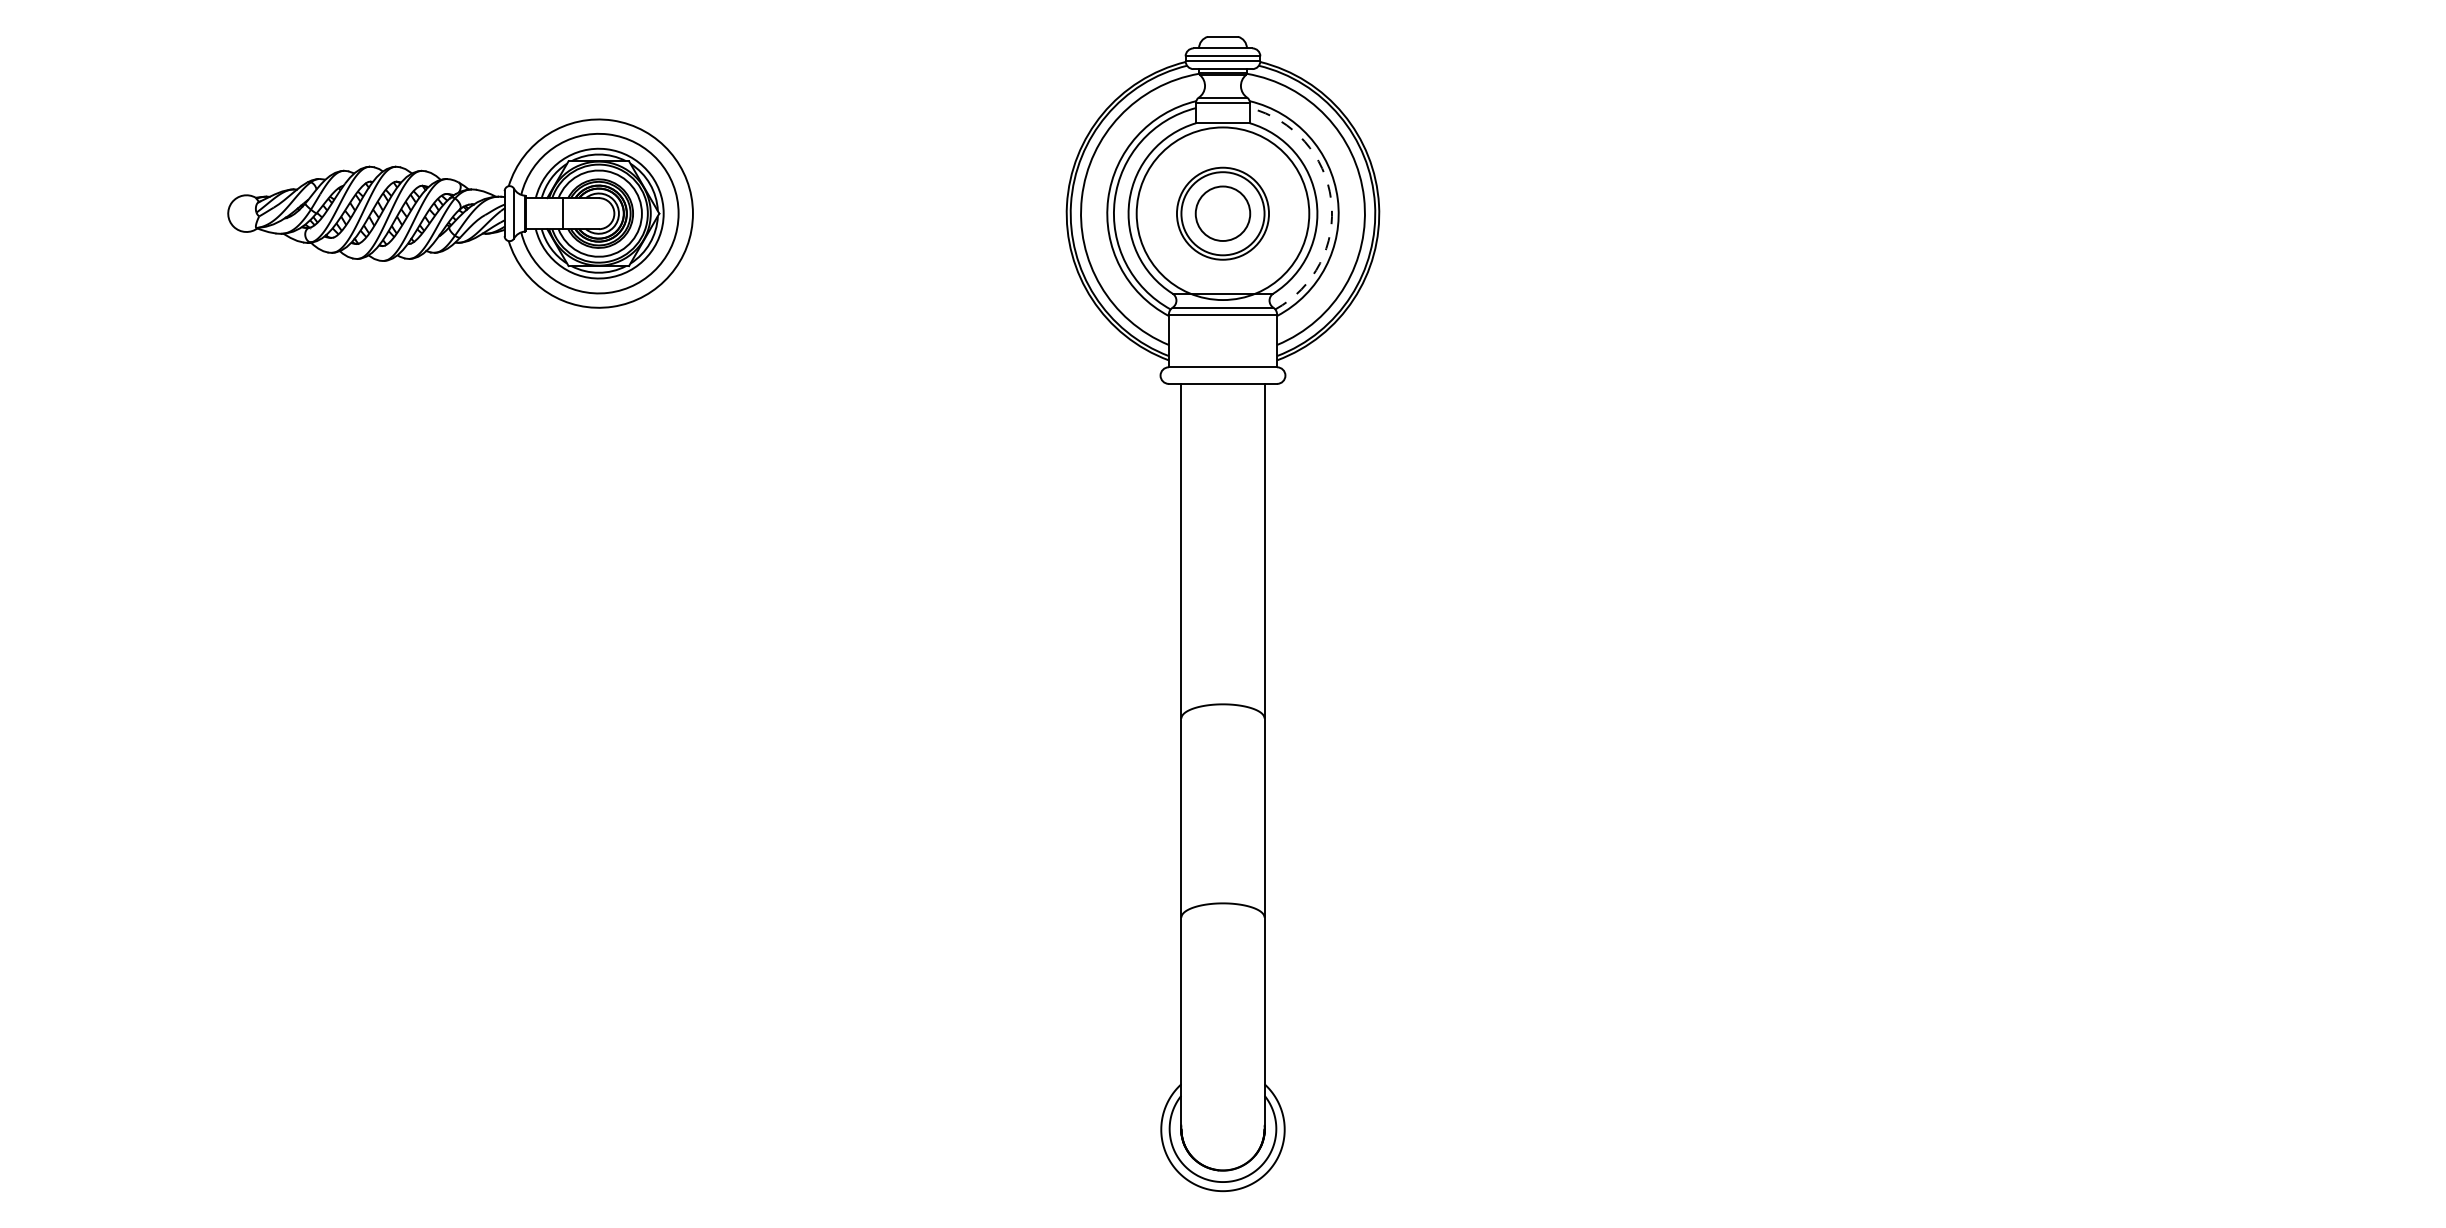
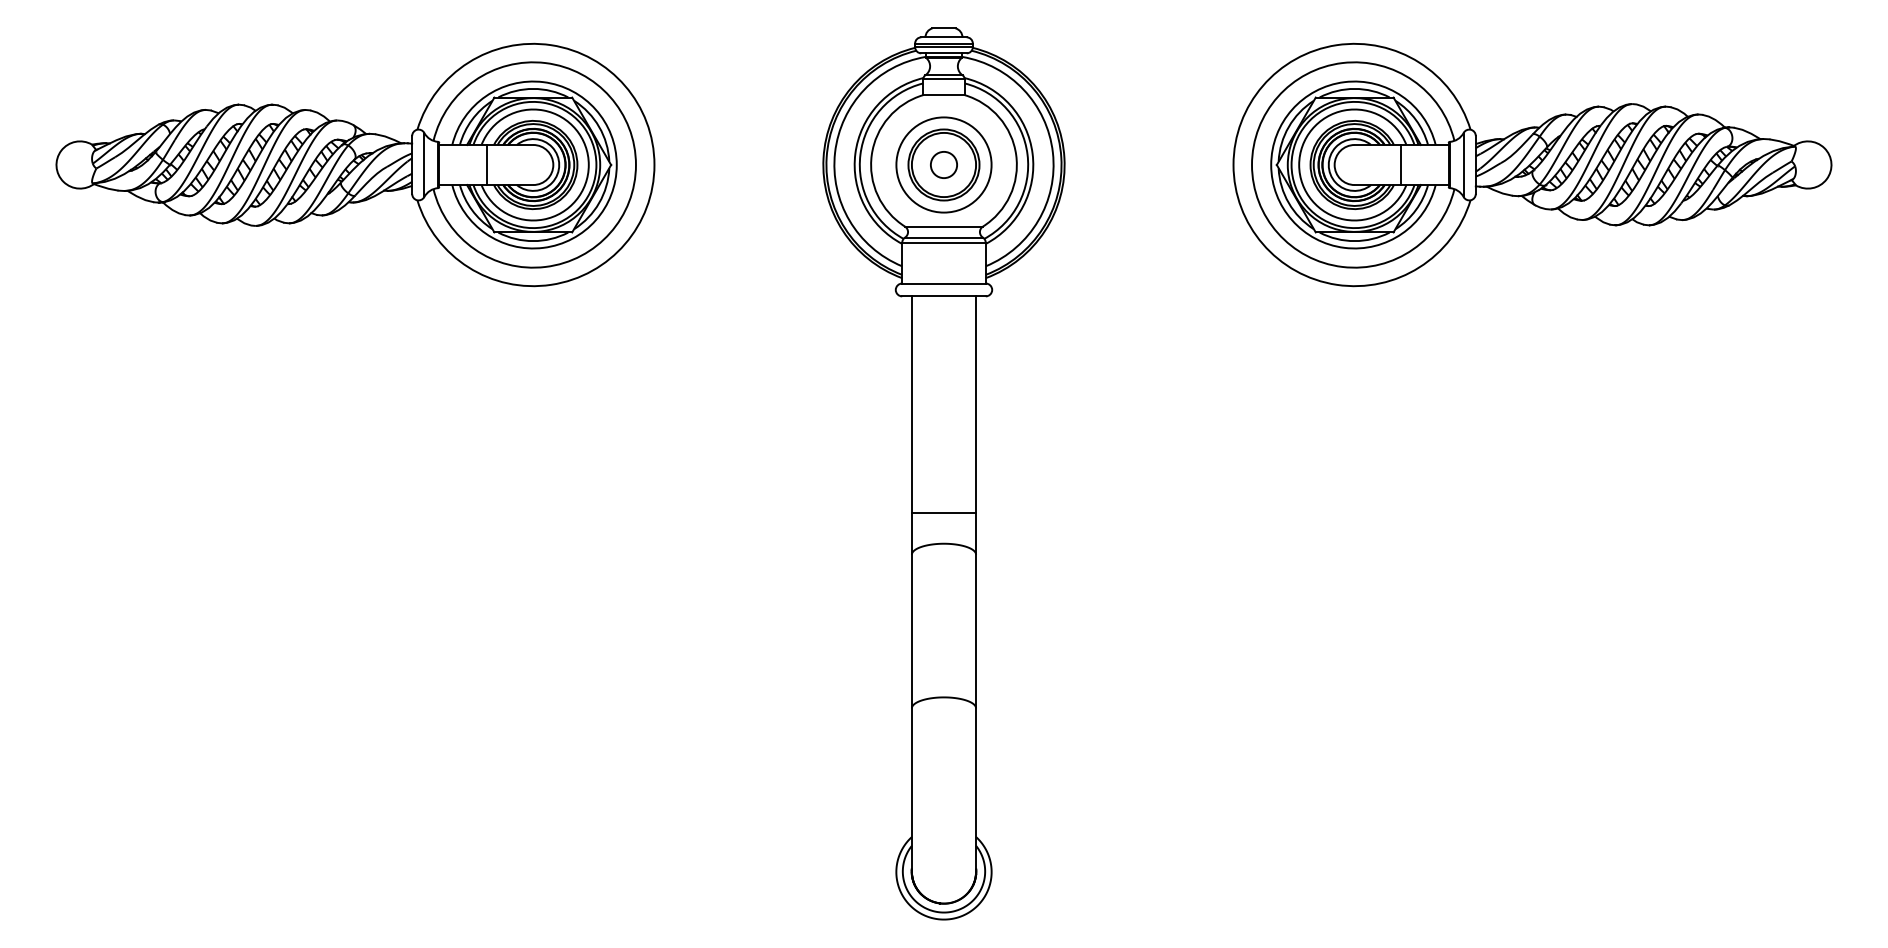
arc: (1331, 200) -> (1027, 154), dashed -> solid
part: (460, 213) -> (355, 164), size x1.67
circle: (1222, 213) -> (943, 164), size x0.62
circle: (1222, 213) -> (943, 164), size x0.71
part: (1985, 213) -> (1532, 164), added
line: (1222, 664) -> (943, 512), added

